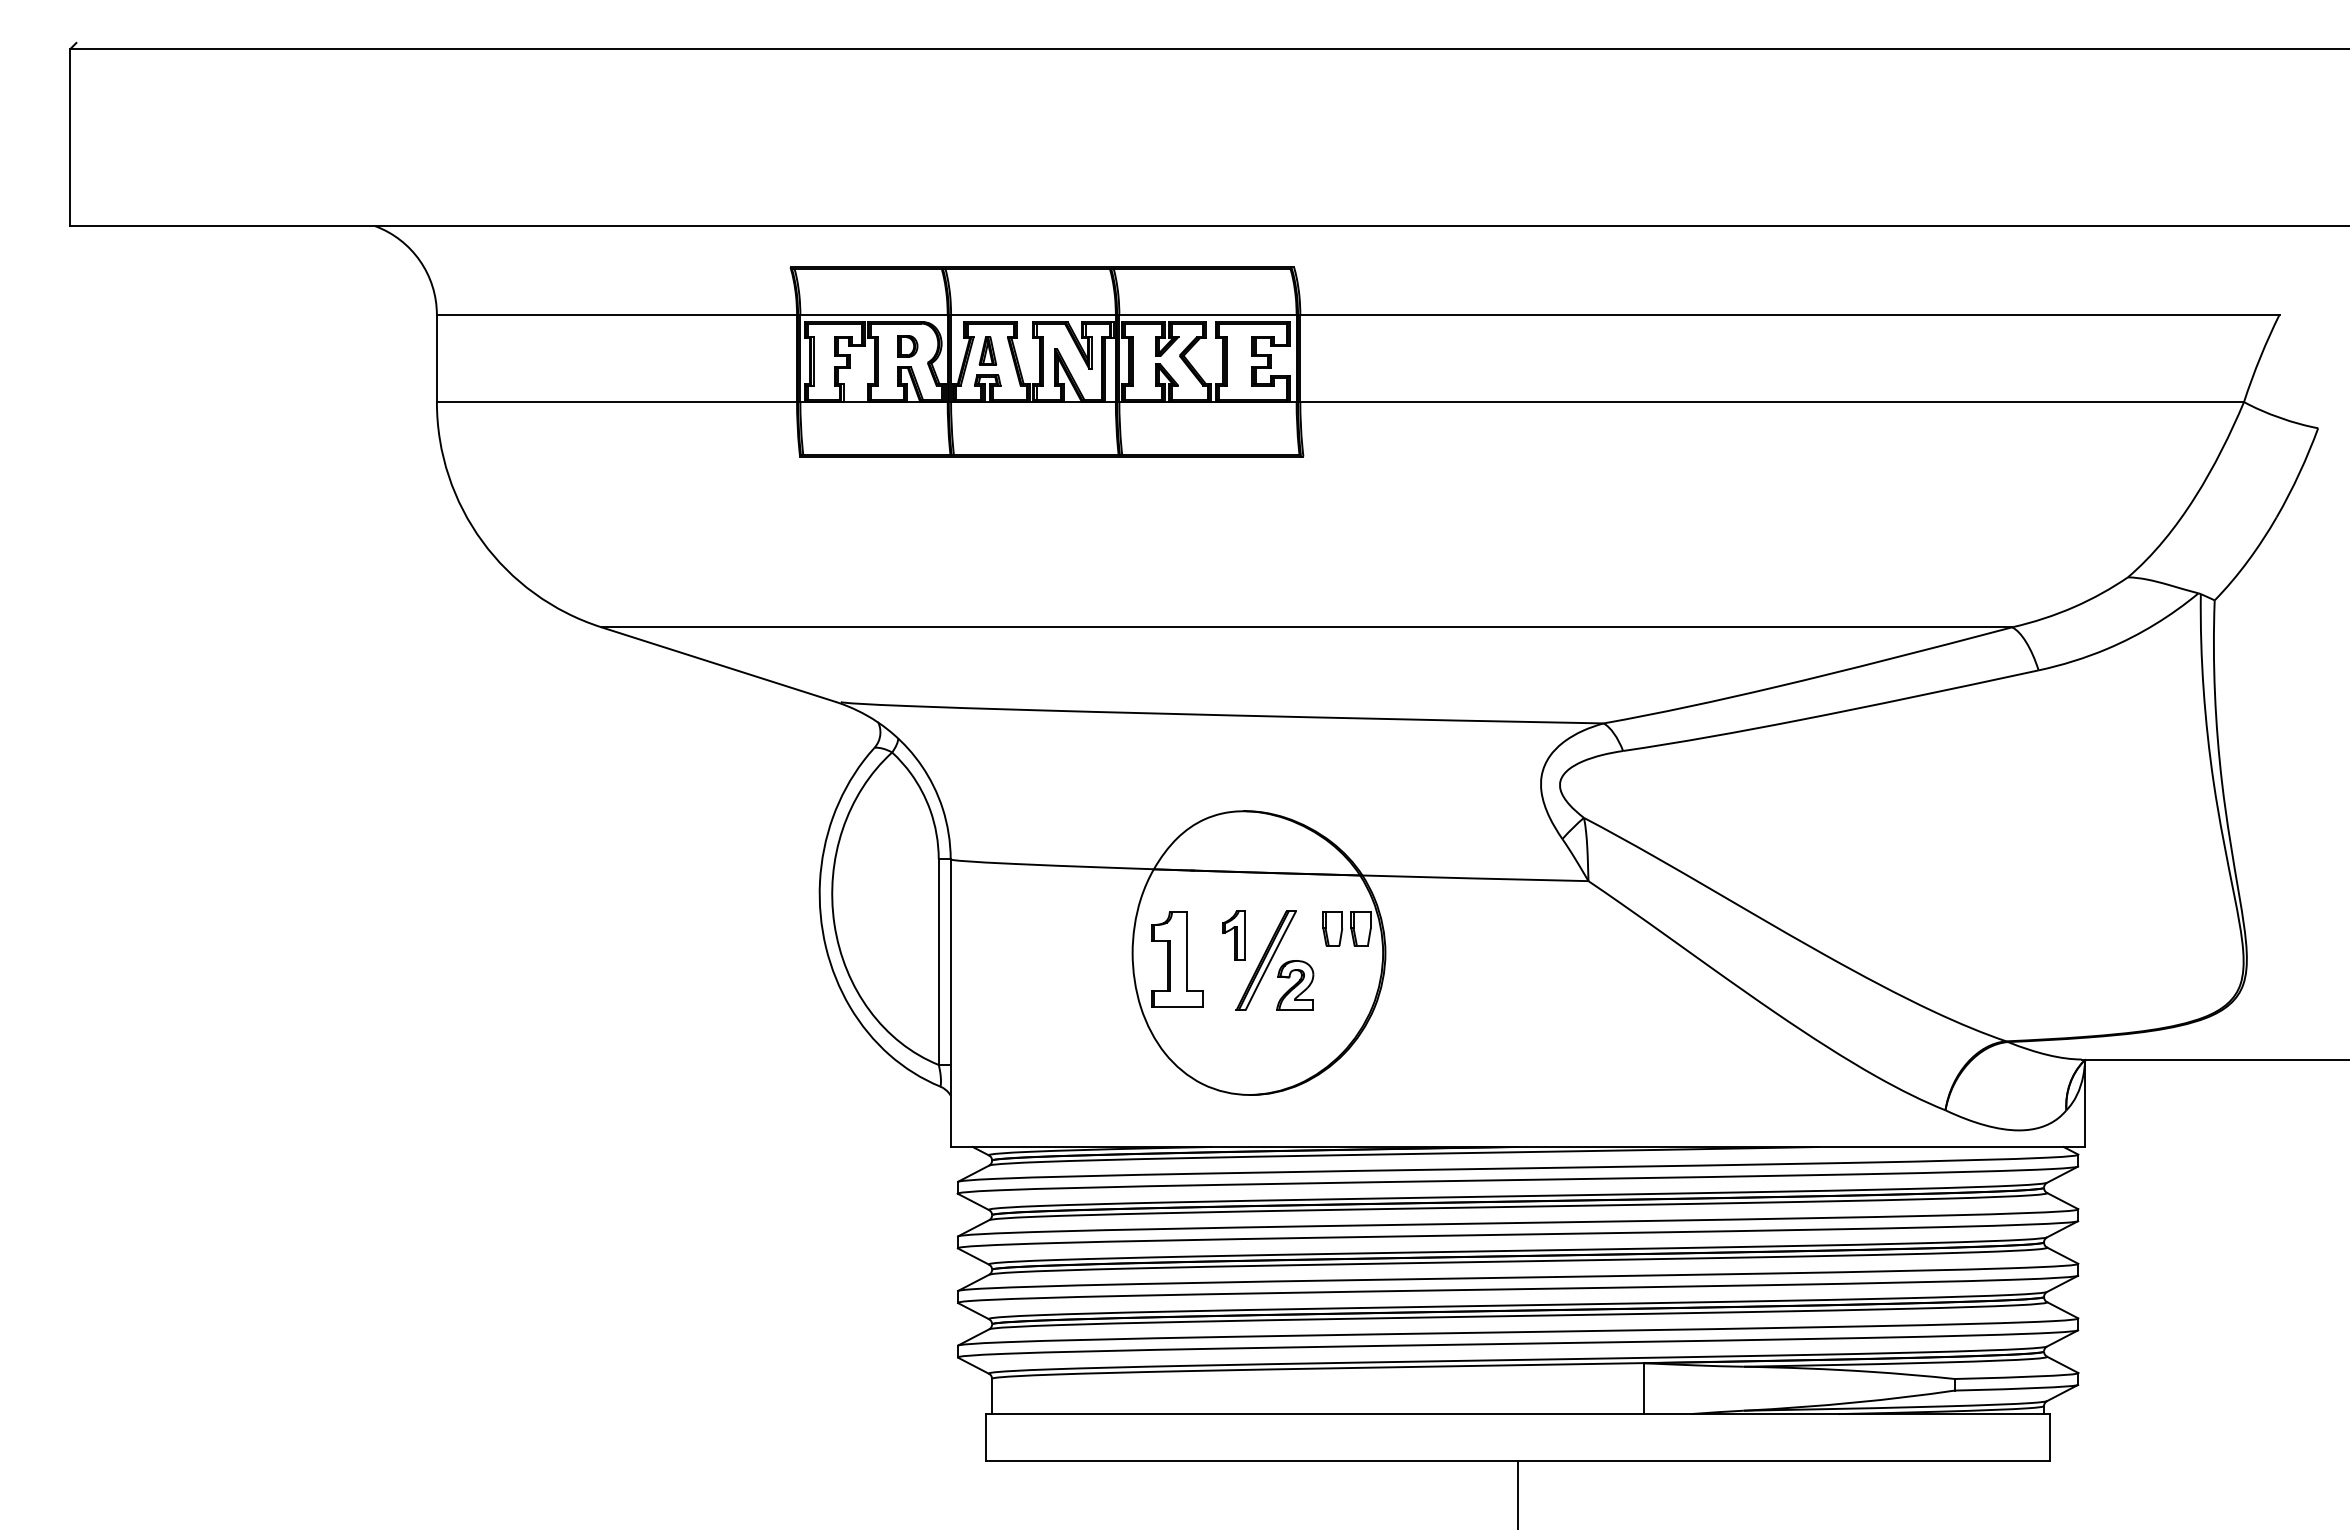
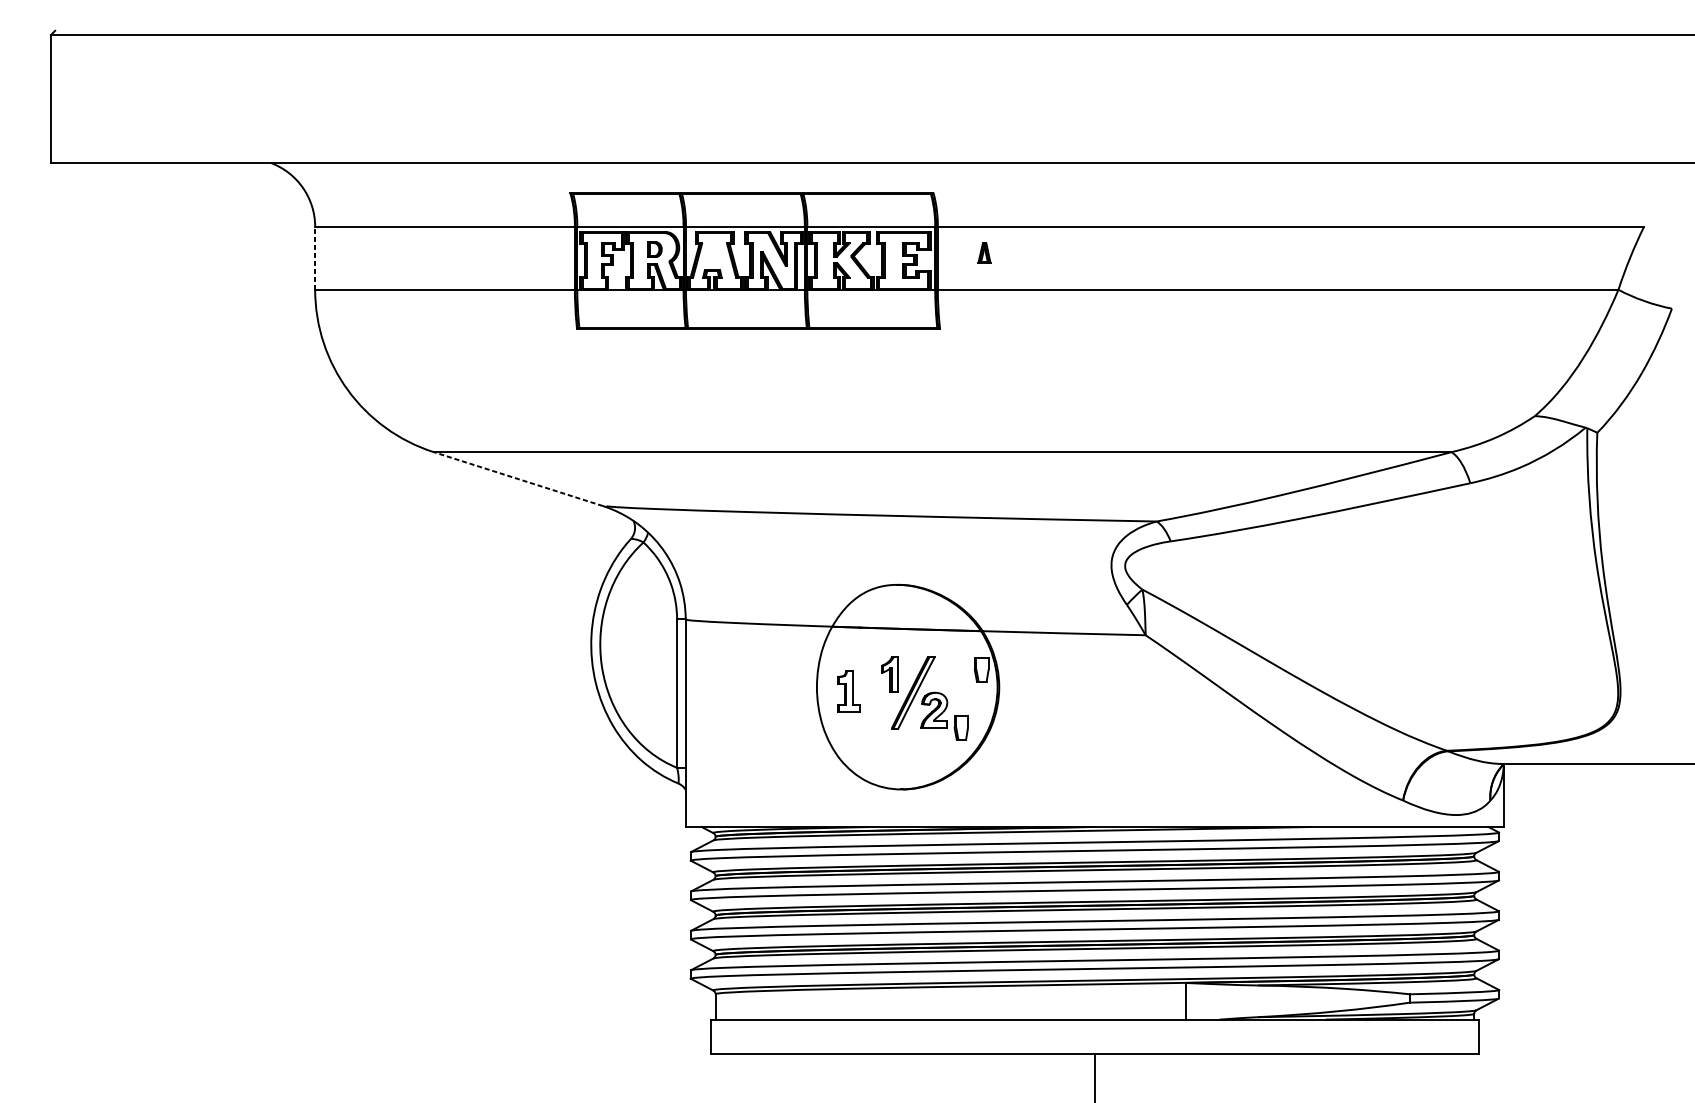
part: (987, 350) -> (984, 252), moved
line: (436, 358) -> (314, 258), solid -> dashed
line: (718, 664) -> (518, 479), solid -> dashed
part: (1332, 928) -> (961, 727), moved
part: (1177, 959) -> (849, 691), size x0.6

